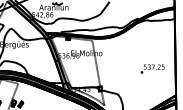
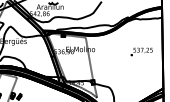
text: (152, 68) -> (141, 51), moved

